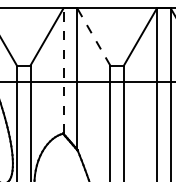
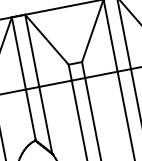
line: (93, 36) -> (46, 39), dashed -> solid
line: (63, 71) -> (23, 79), dashed -> solid

